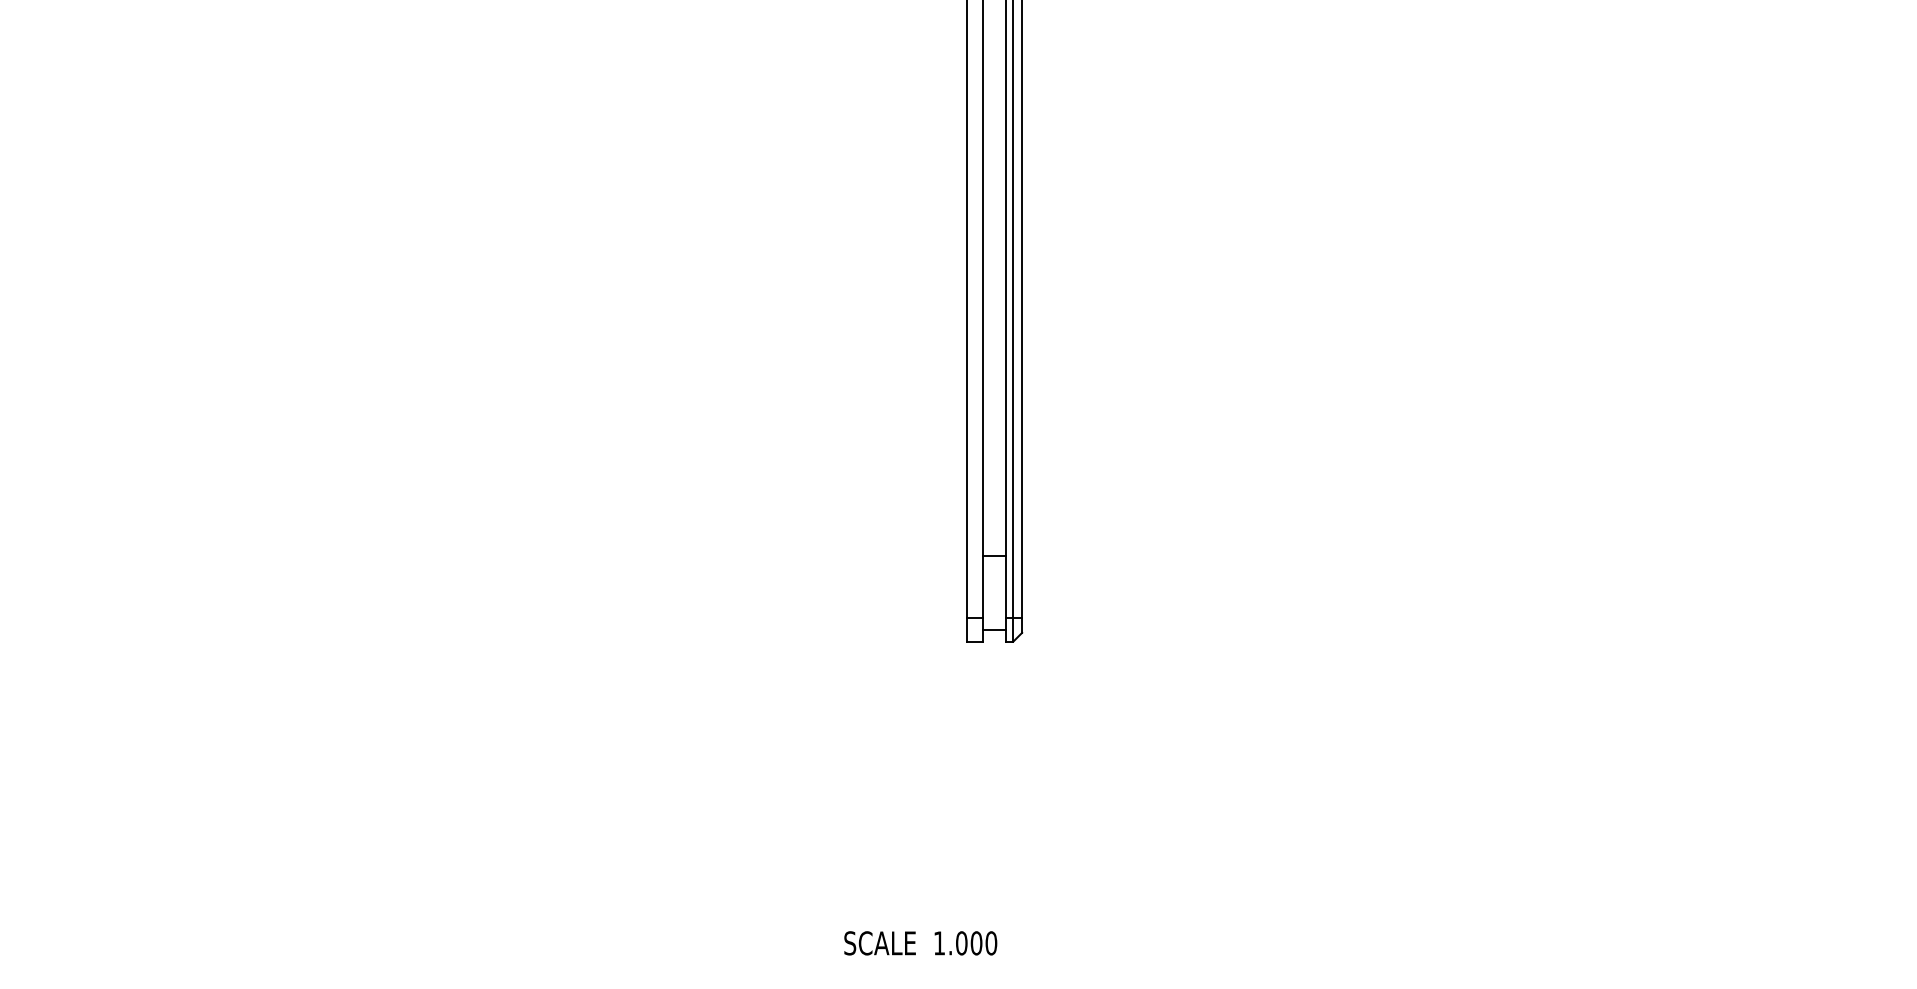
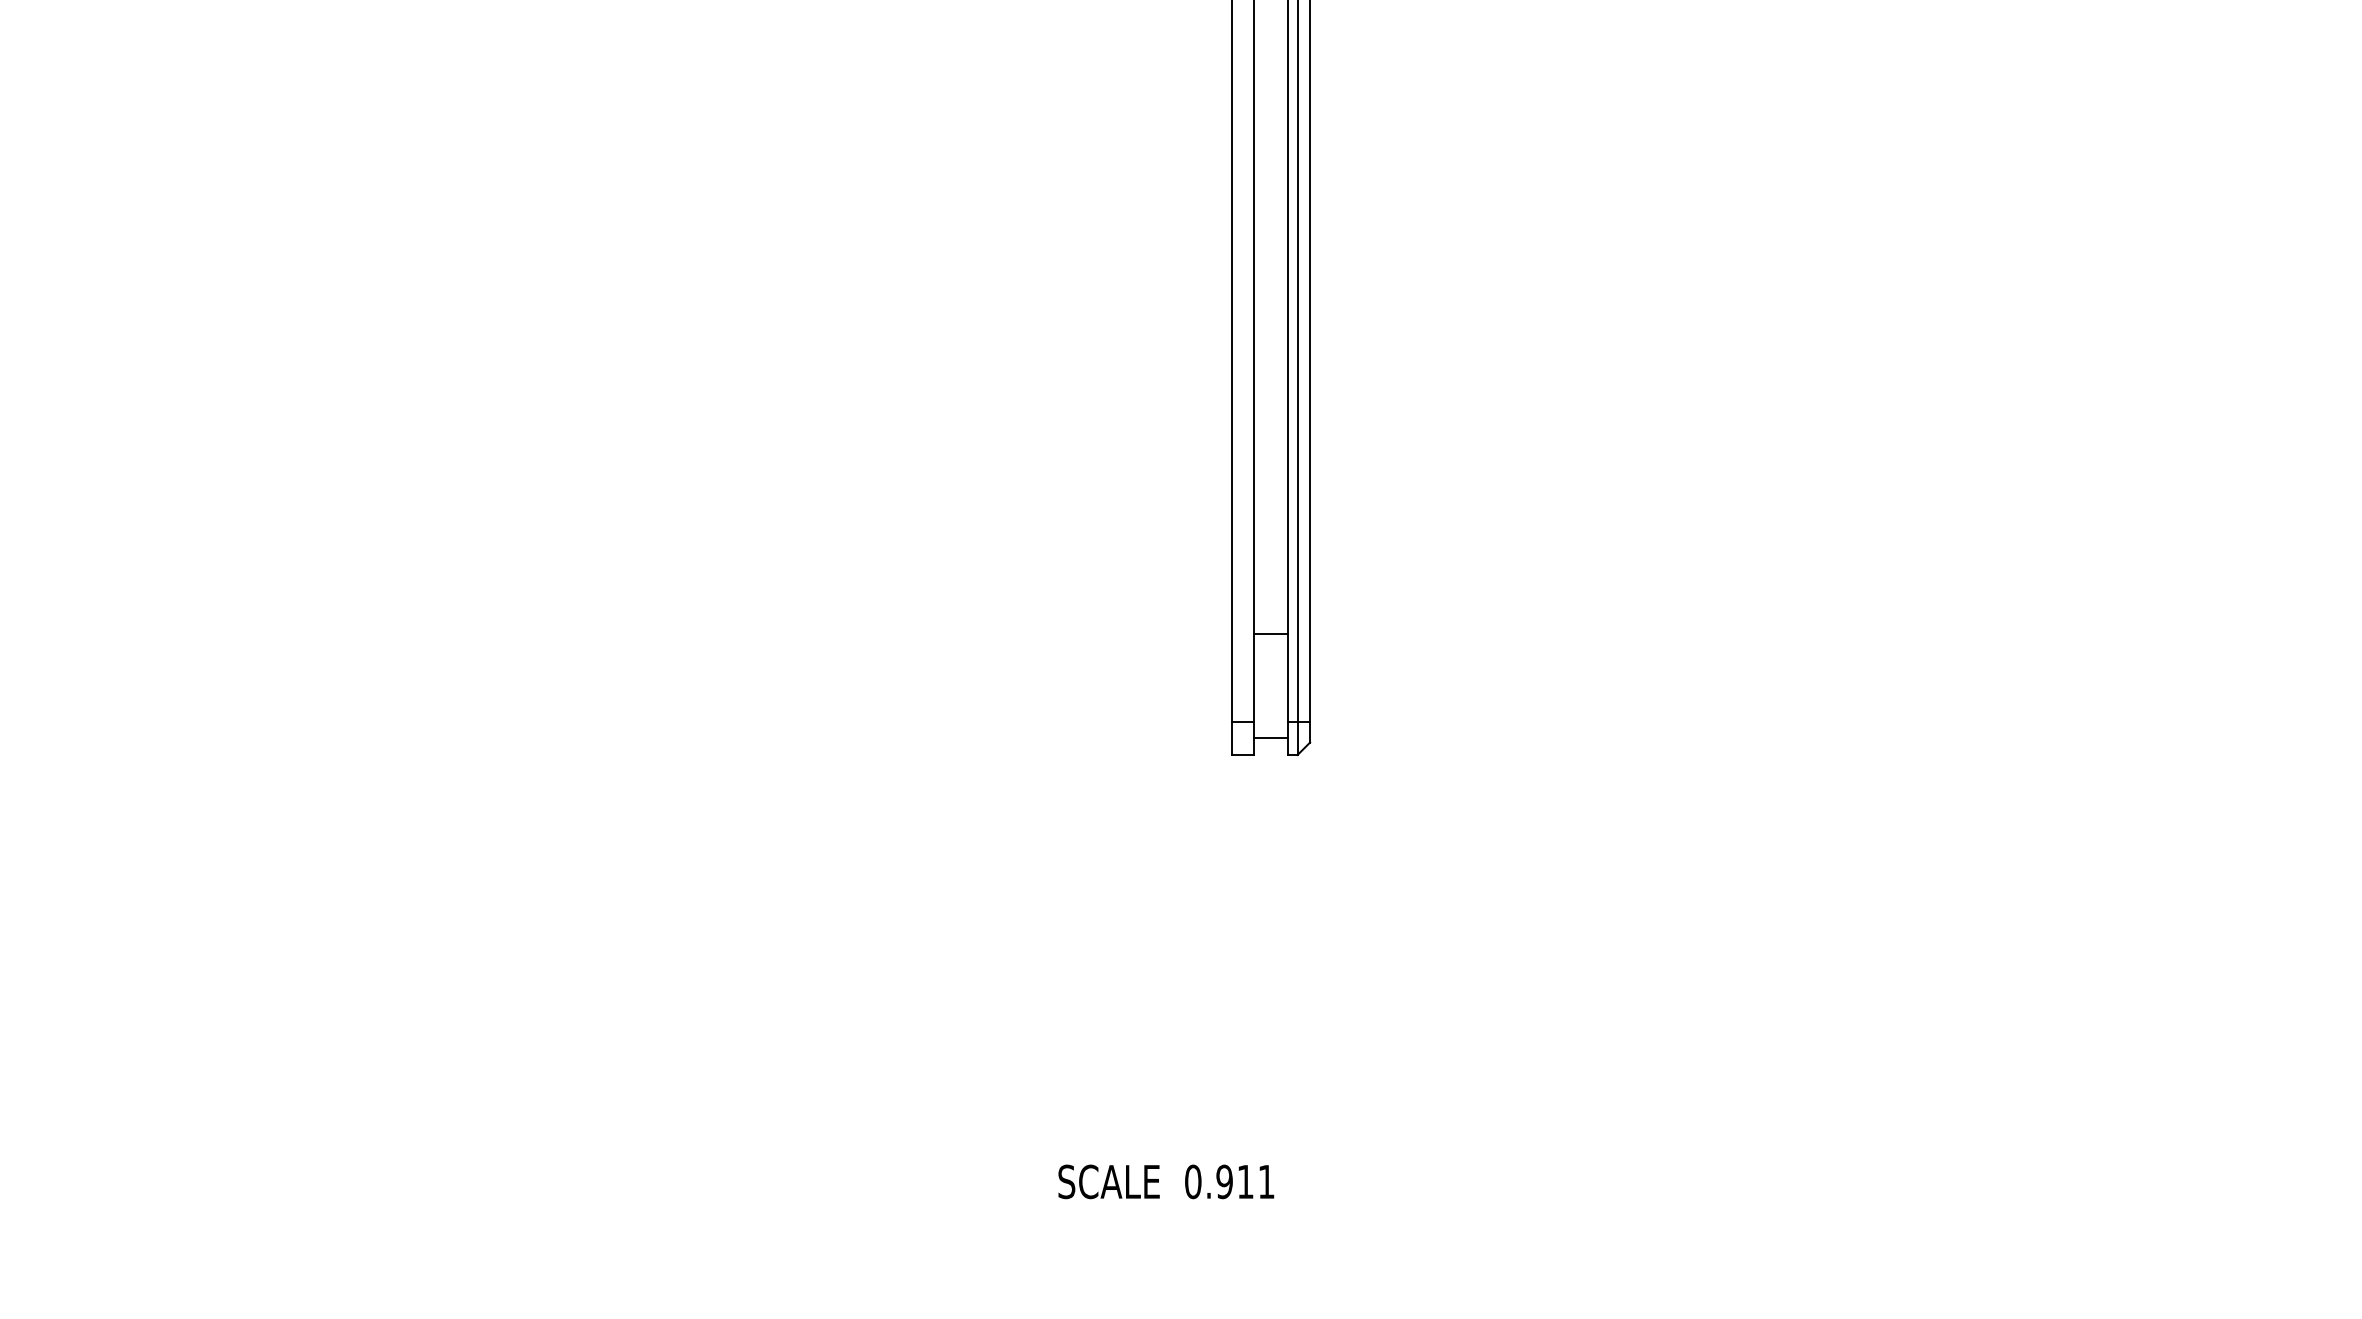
text: (965, 943) -> (1229, 1182), 1.000 -> 0.911

